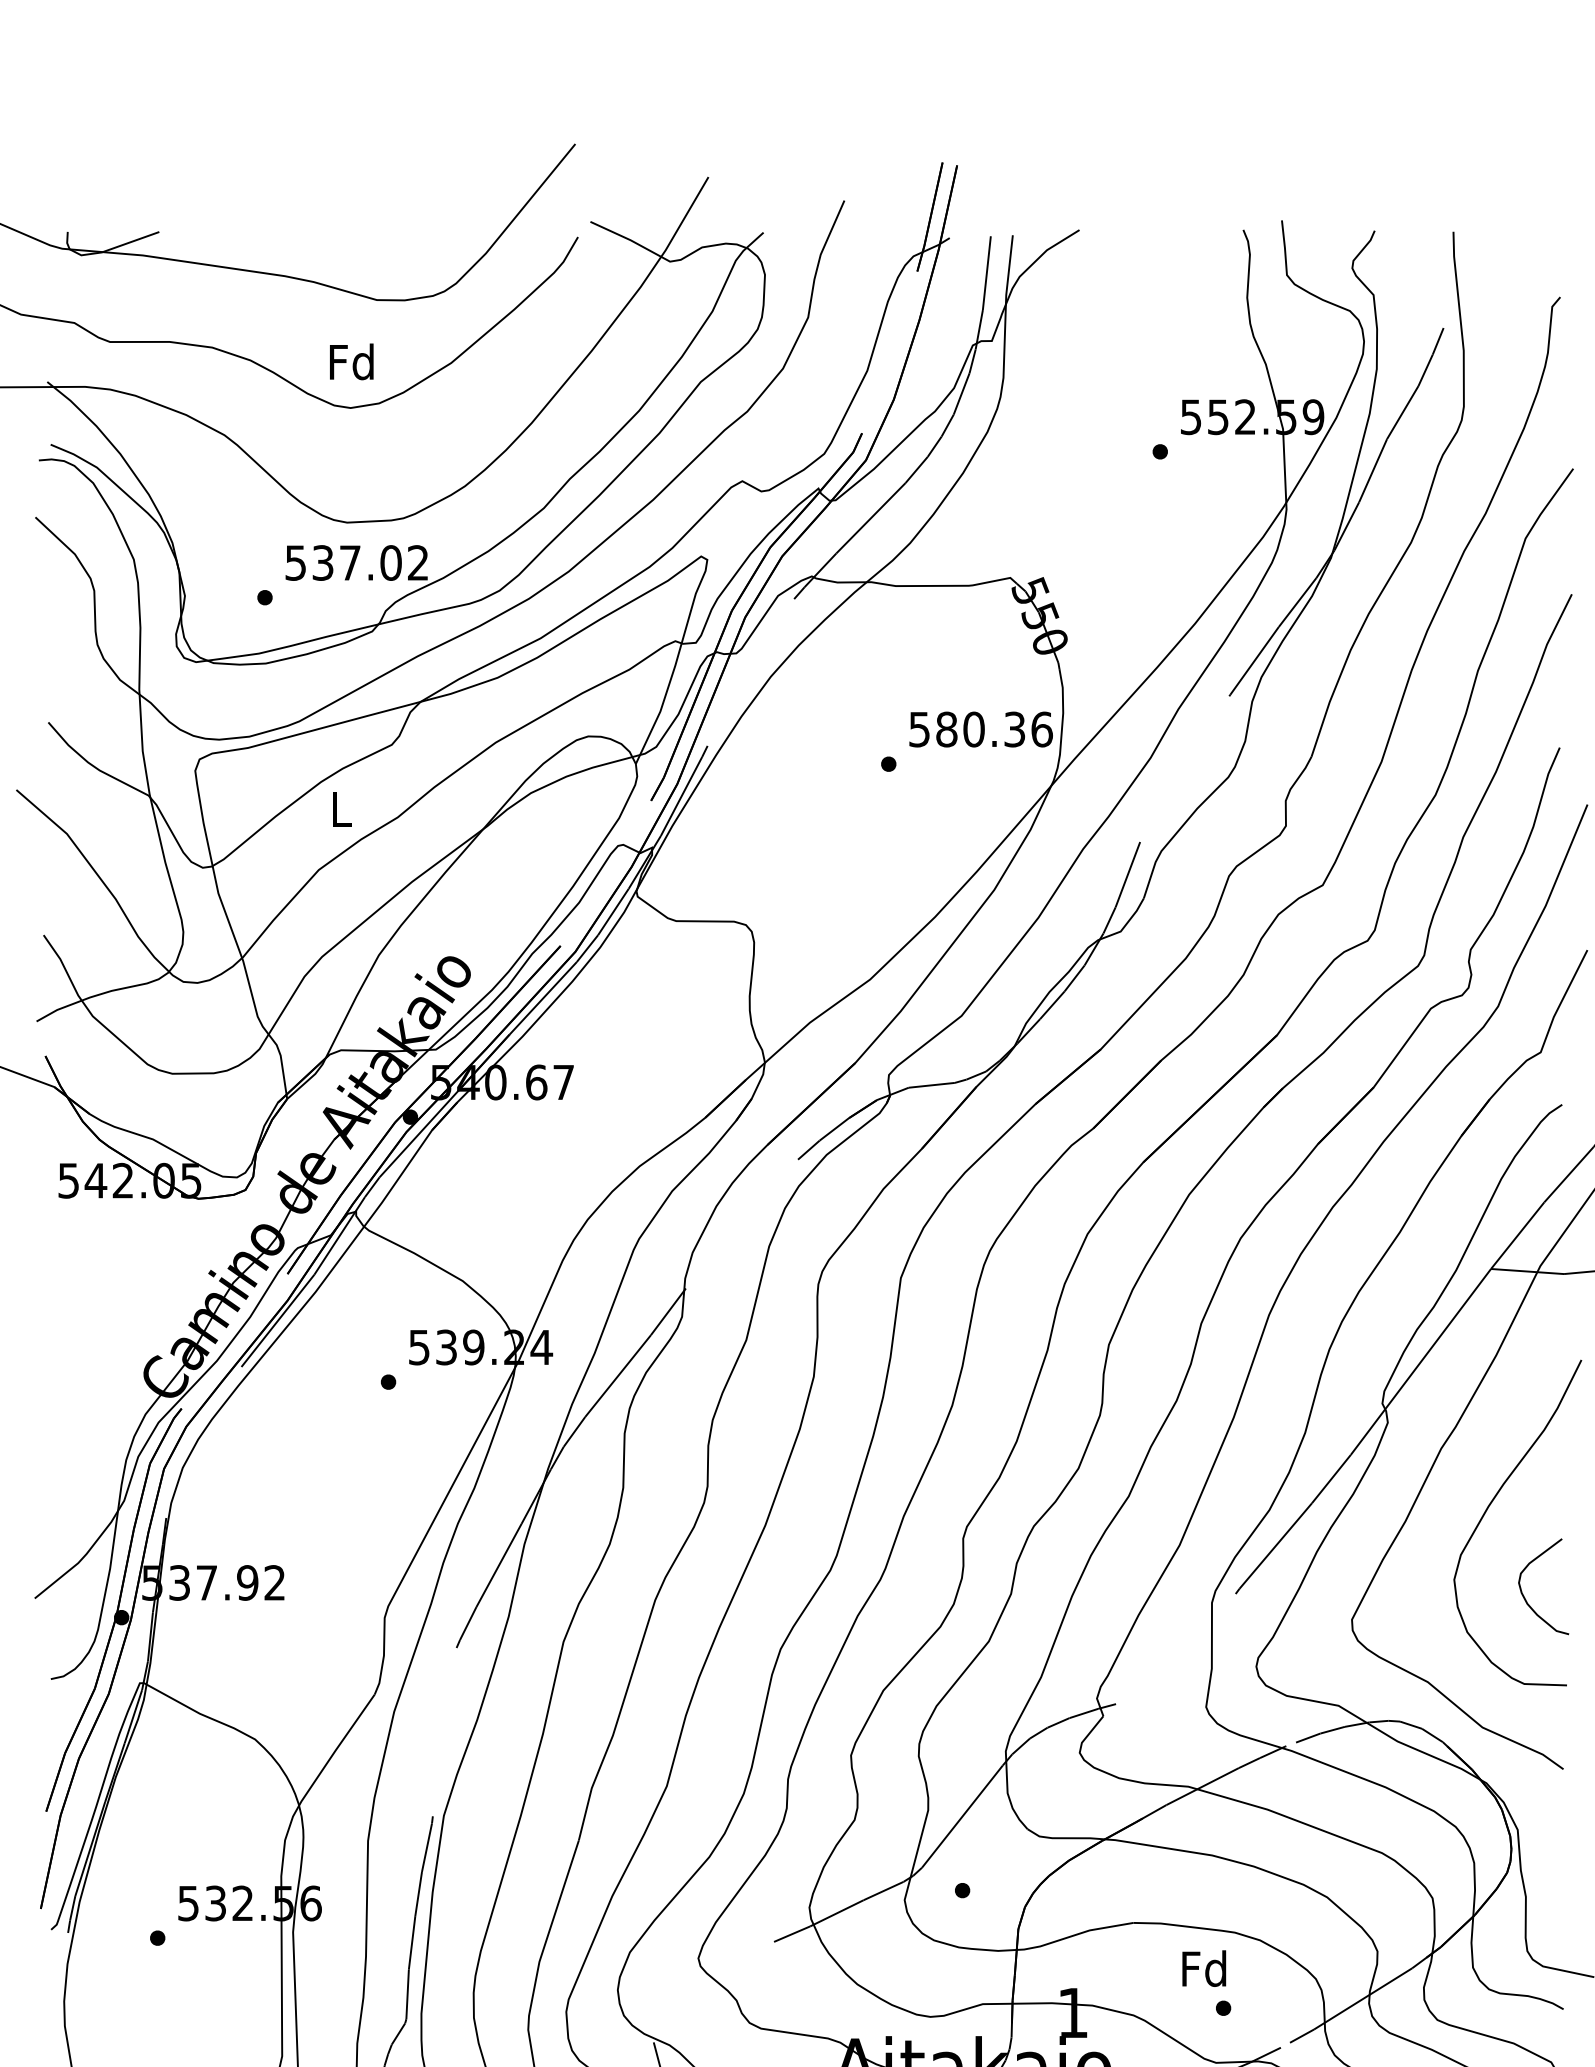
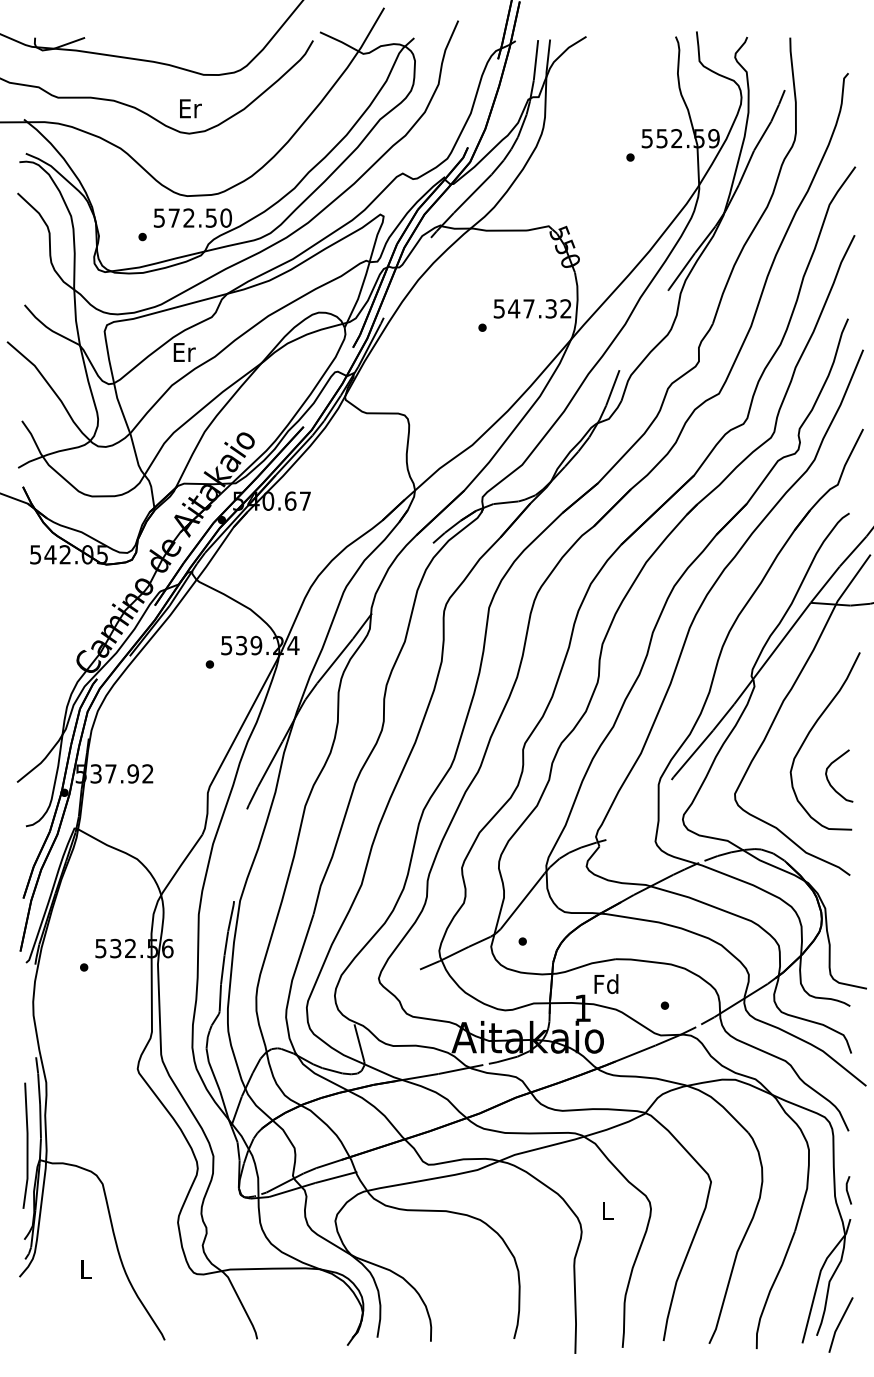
text: (351, 361) -> (189, 108), Fd -> Er
text: (369, 561) -> (199, 217), 537.02 -> 572.50
text: (993, 728) -> (539, 308), 580.36 -> 547.32
text: (341, 809) -> (184, 352), L -> Er
text: (1204, 1969) -> (606, 984), moved

